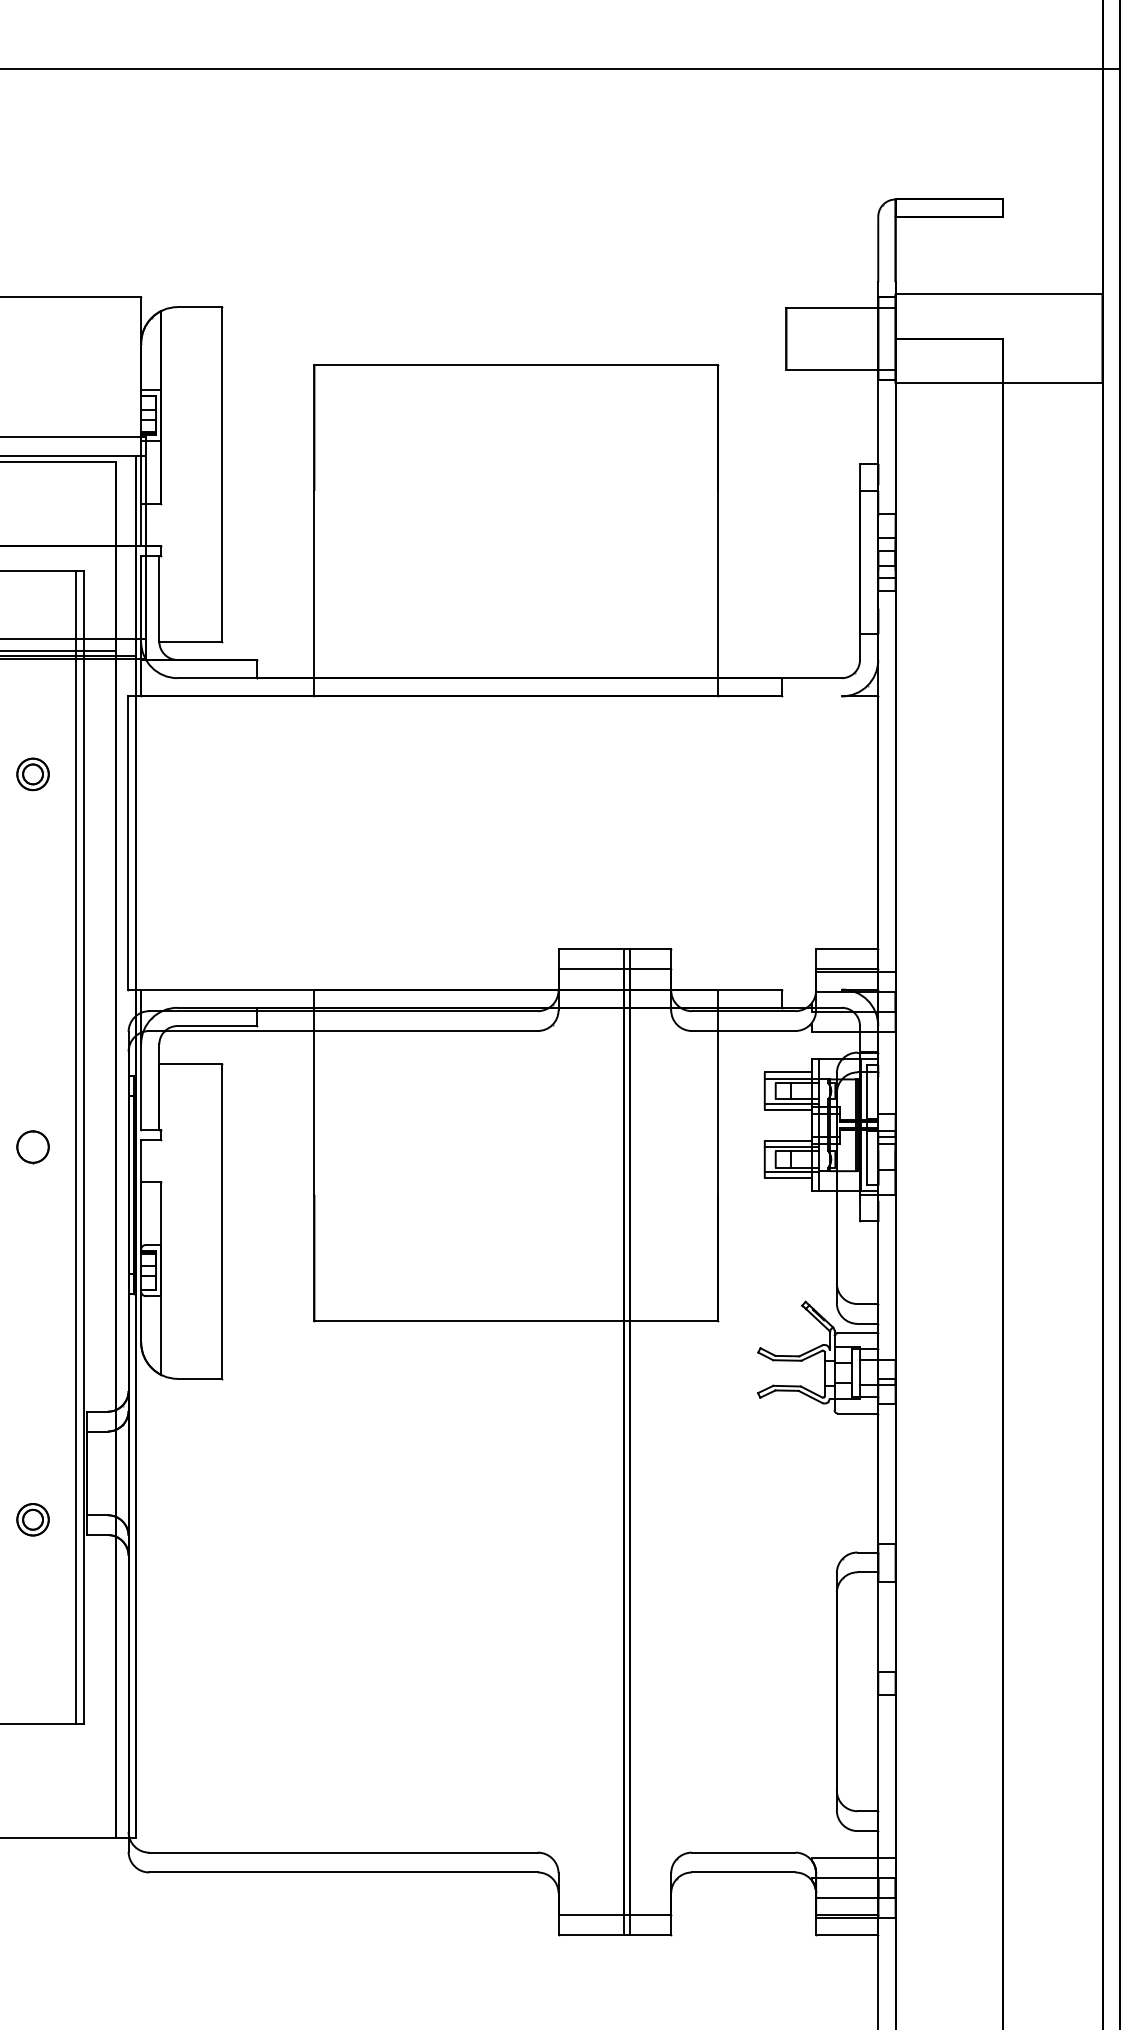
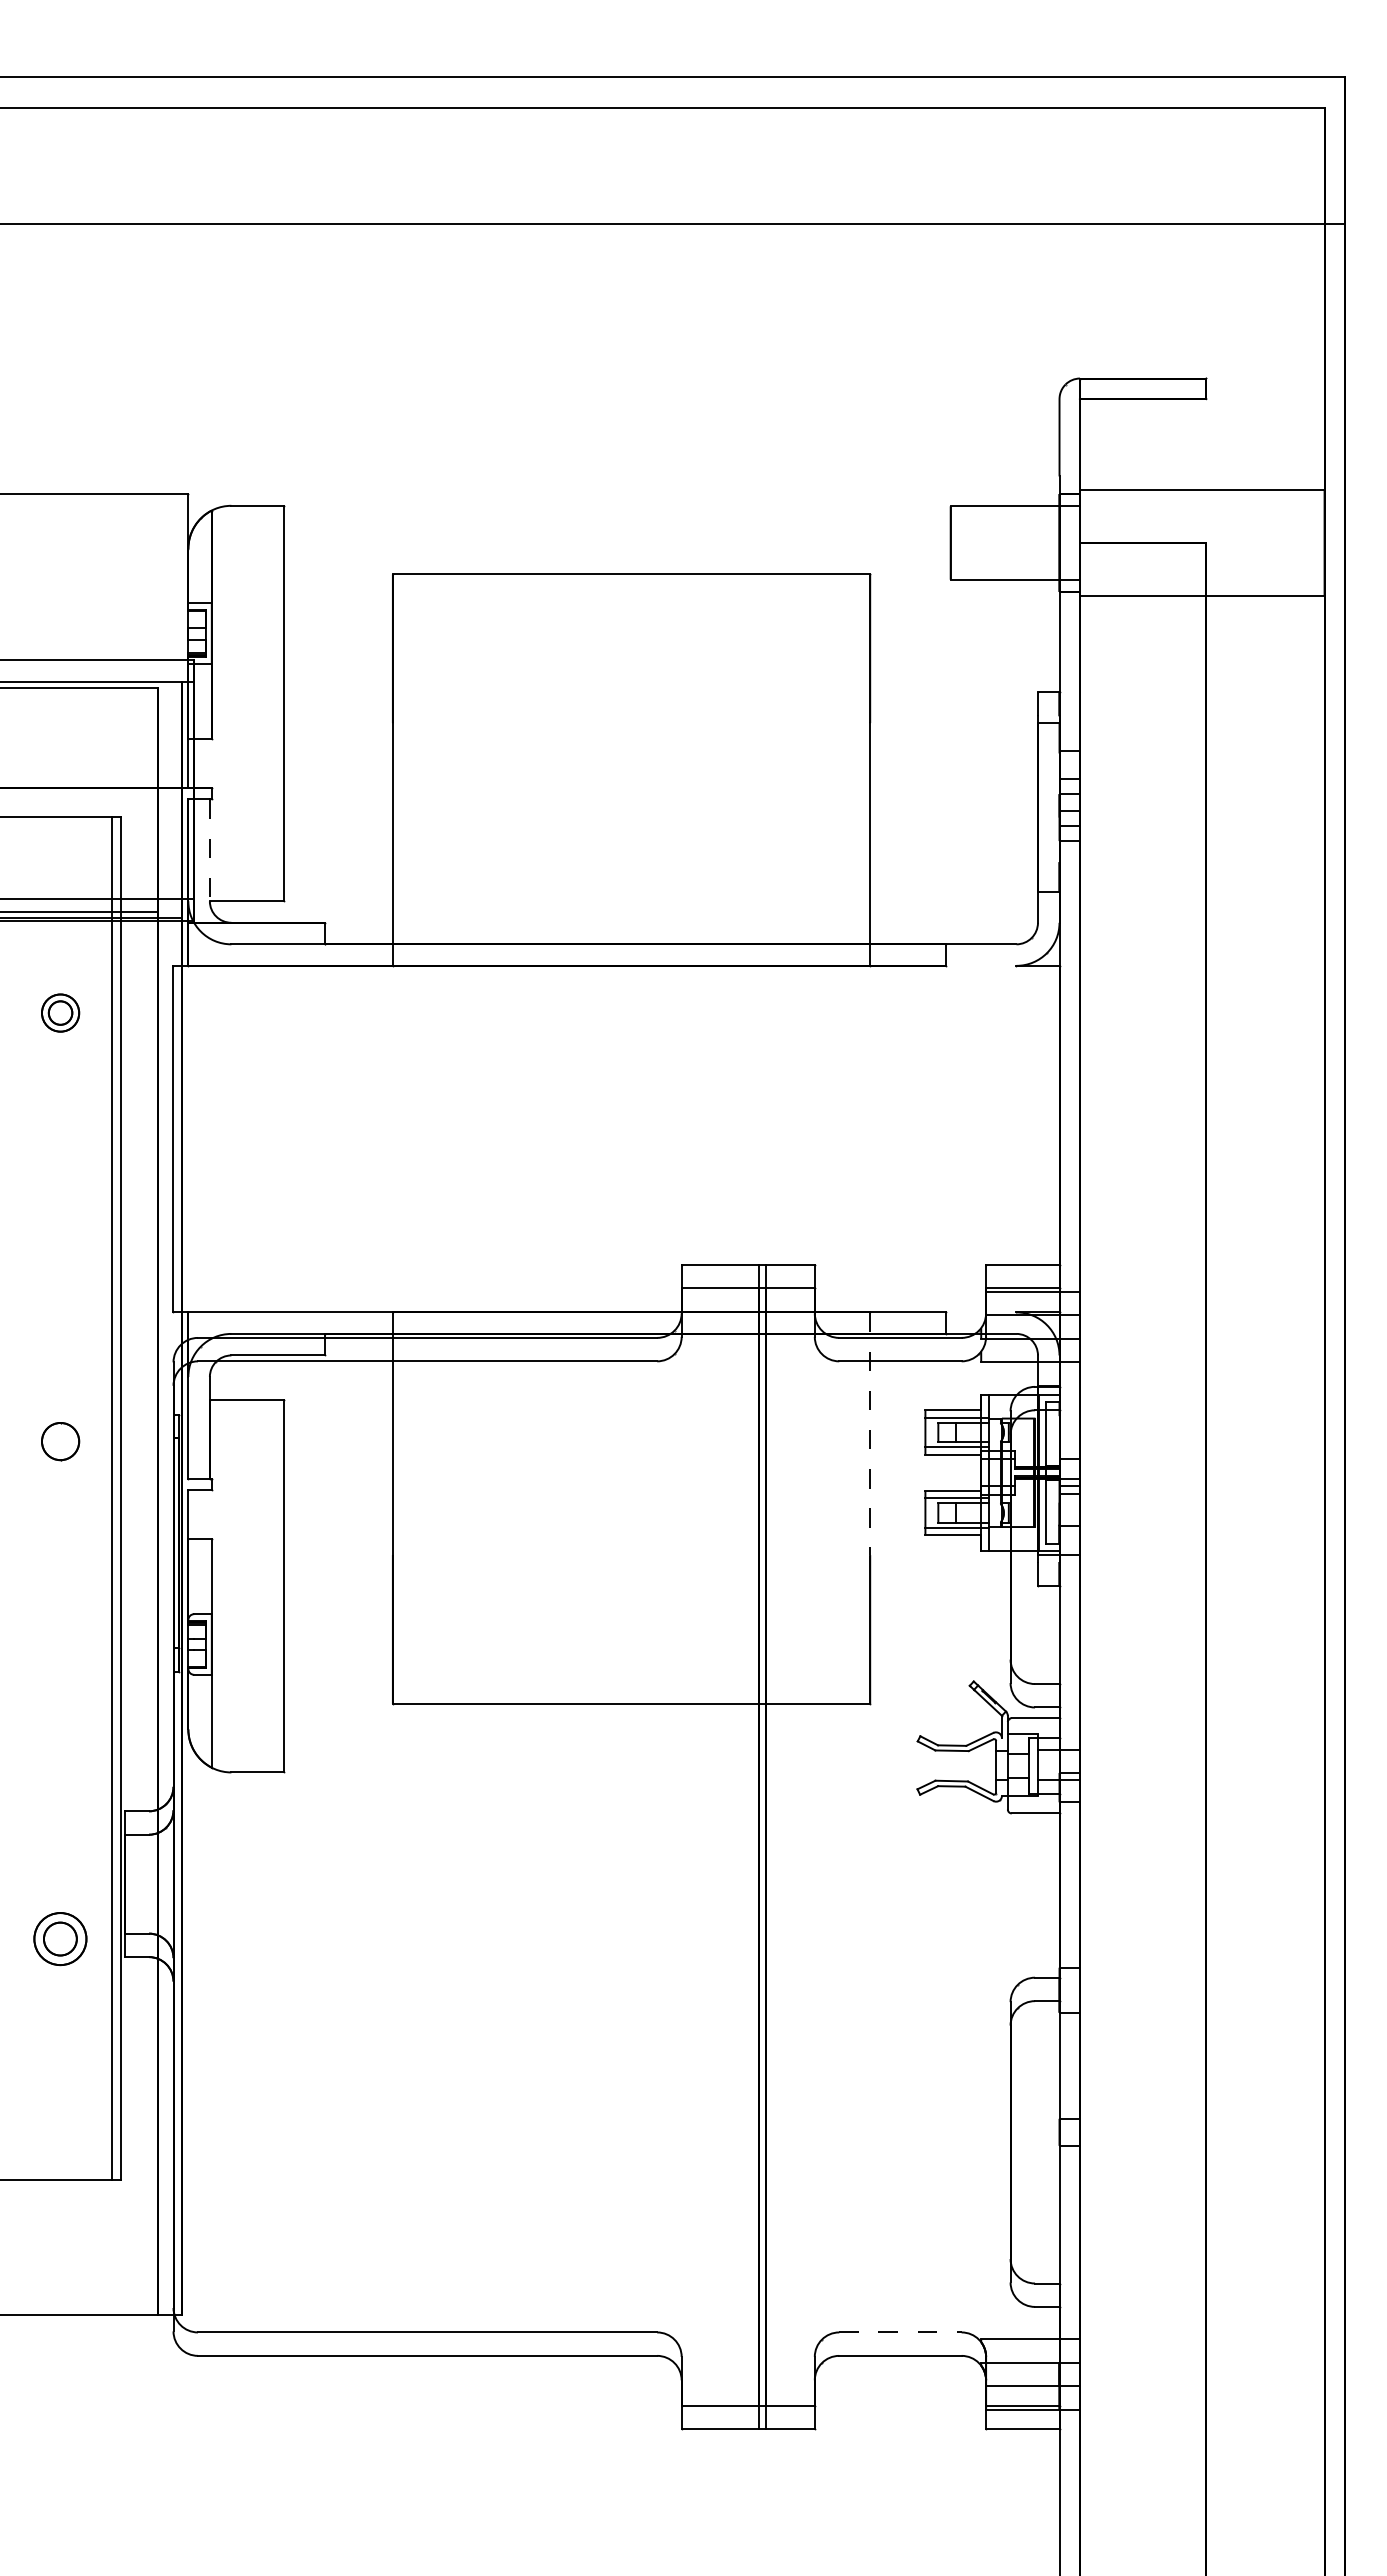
line: (159, 598) -> (209, 850), solid -> dashed
part: (32, 773) -> (60, 1012), moved
line: (718, 1092) -> (870, 1434), solid -> dashed
circle: (32, 1147) -> (60, 1441), moved
part: (32, 1519) -> (60, 1938), size x1.4
line: (743, 1852) -> (900, 2332), solid -> dashed

